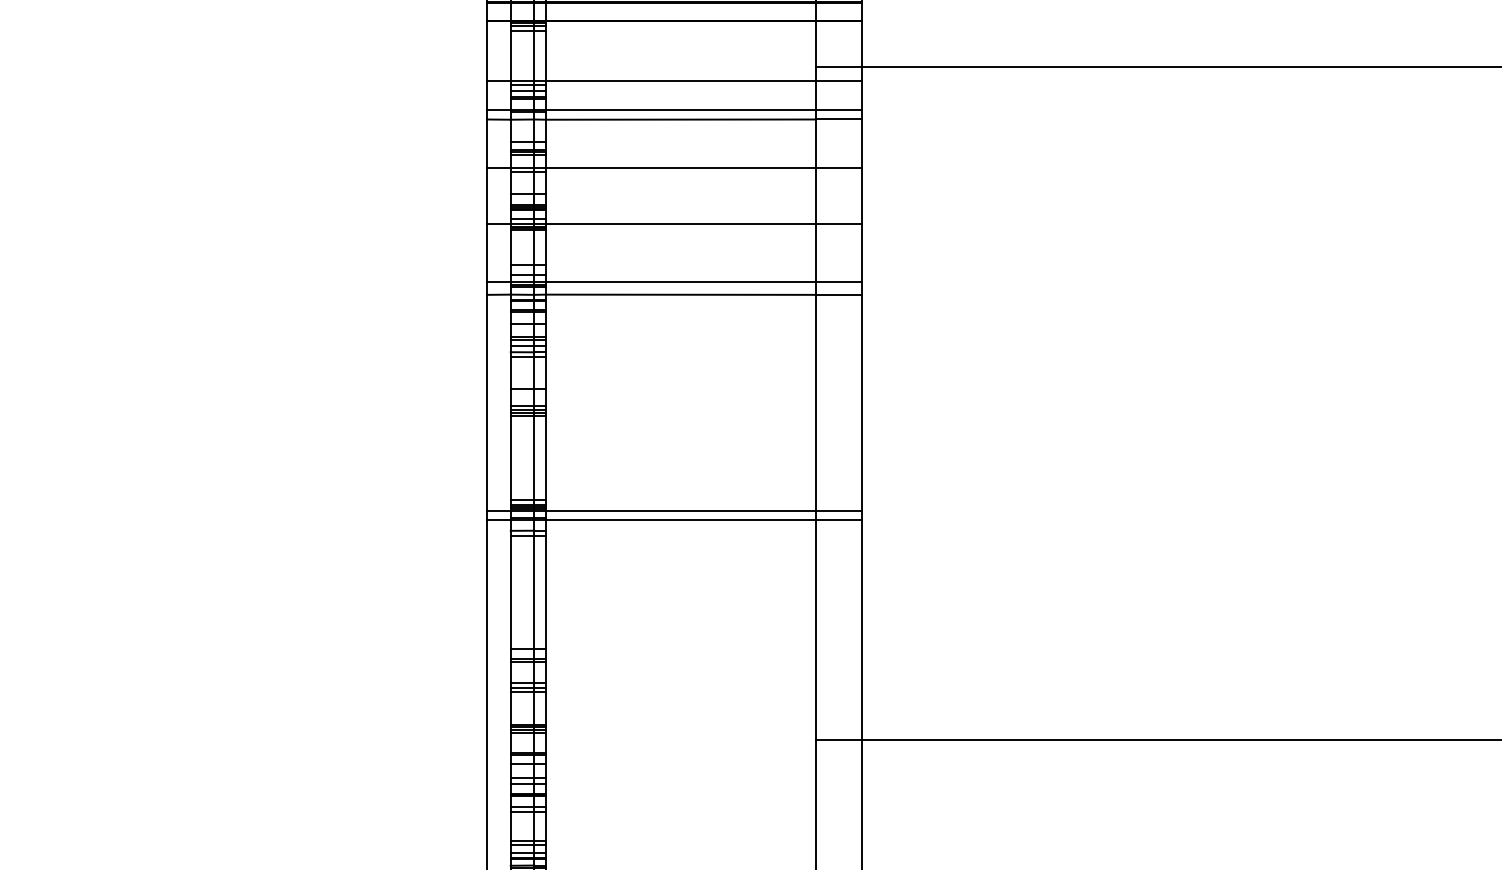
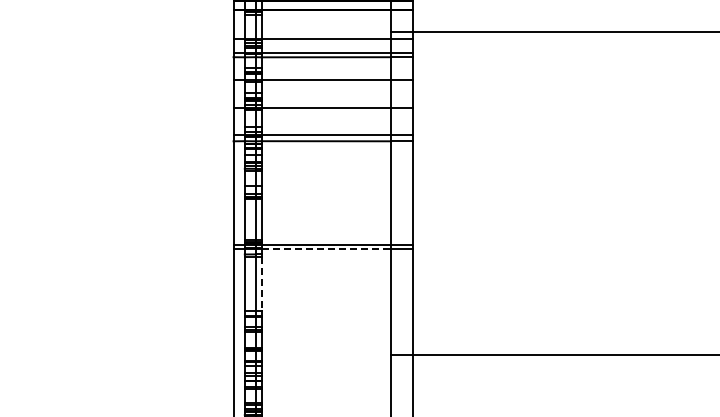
line: (681, 520) -> (326, 249), solid -> dashed
line: (545, 593) -> (261, 284), solid -> dashed

